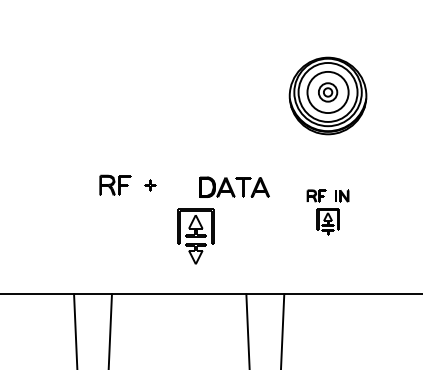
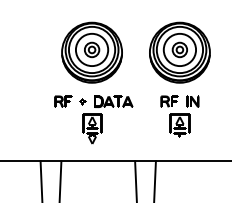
part: (166, 95) -> (91, 52), added
part: (327, 95) -> (179, 52), size x1.43
part: (327, 212) -> (179, 116), size x1.67
part: (223, 219) -> (107, 119), moved

